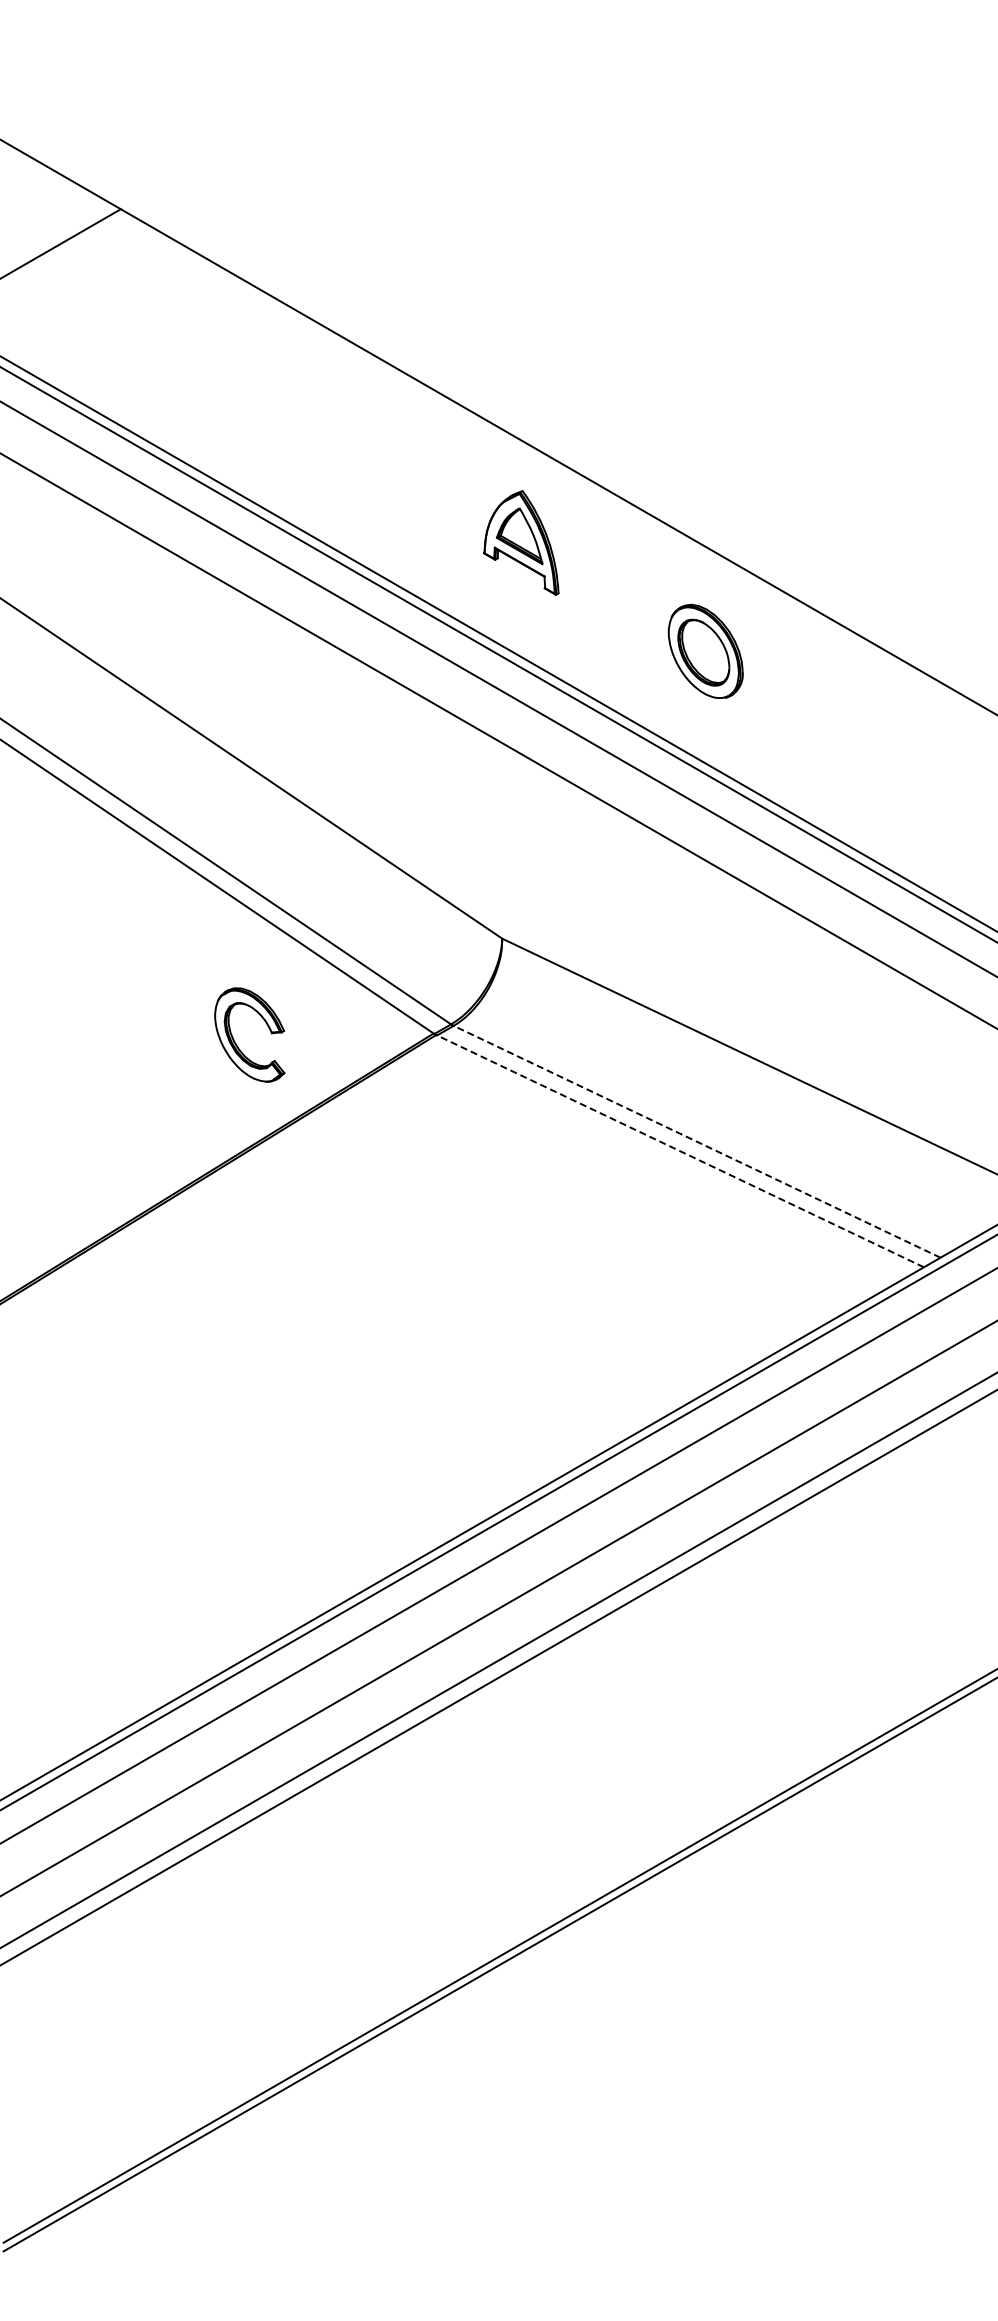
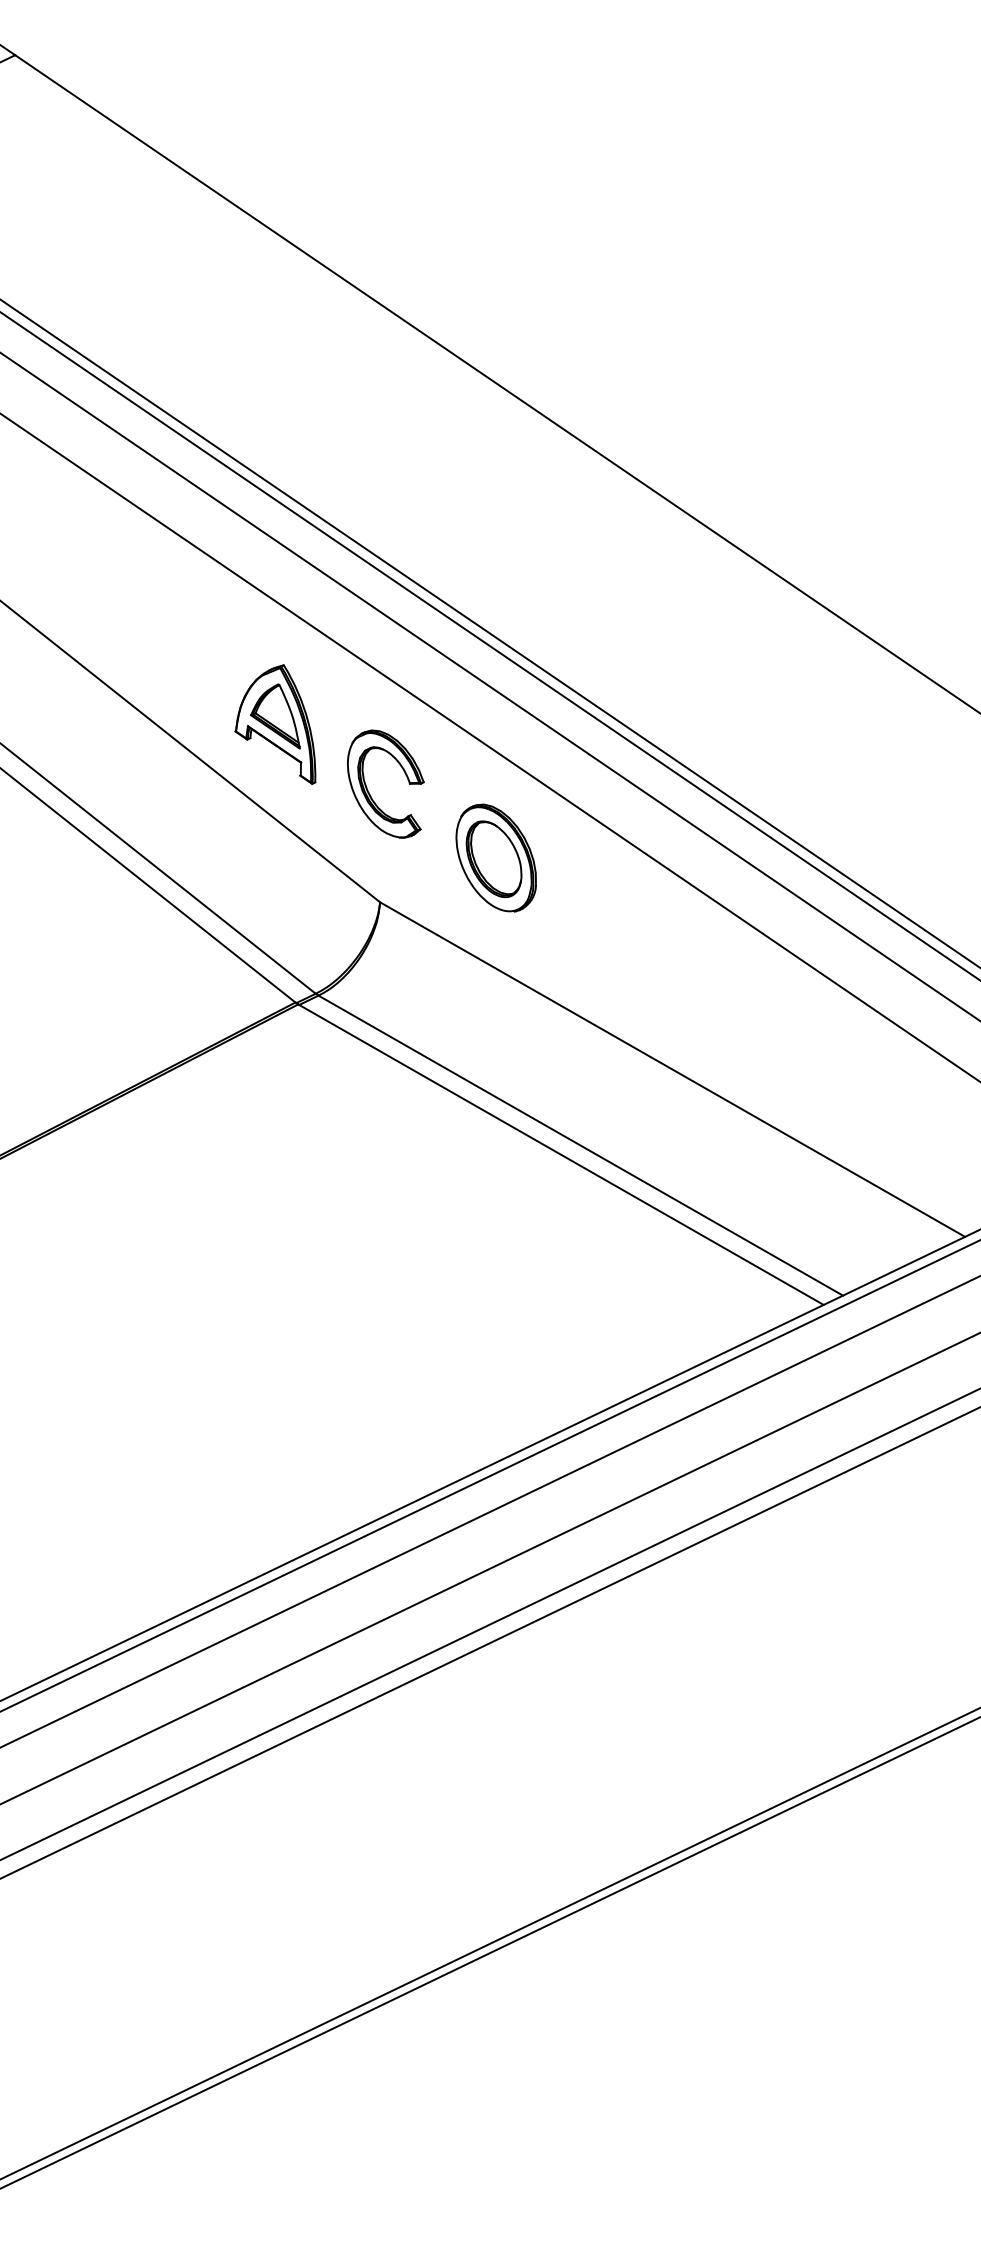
part: (521, 542) -> (278, 722), moved
part: (705, 650) -> (496, 856), moved
part: (235, 1041) -> (368, 790), moved
line: (697, 1141) -> (581, 1145), dashed -> solid
line: (679, 1150) -> (560, 1153), dashed -> solid

